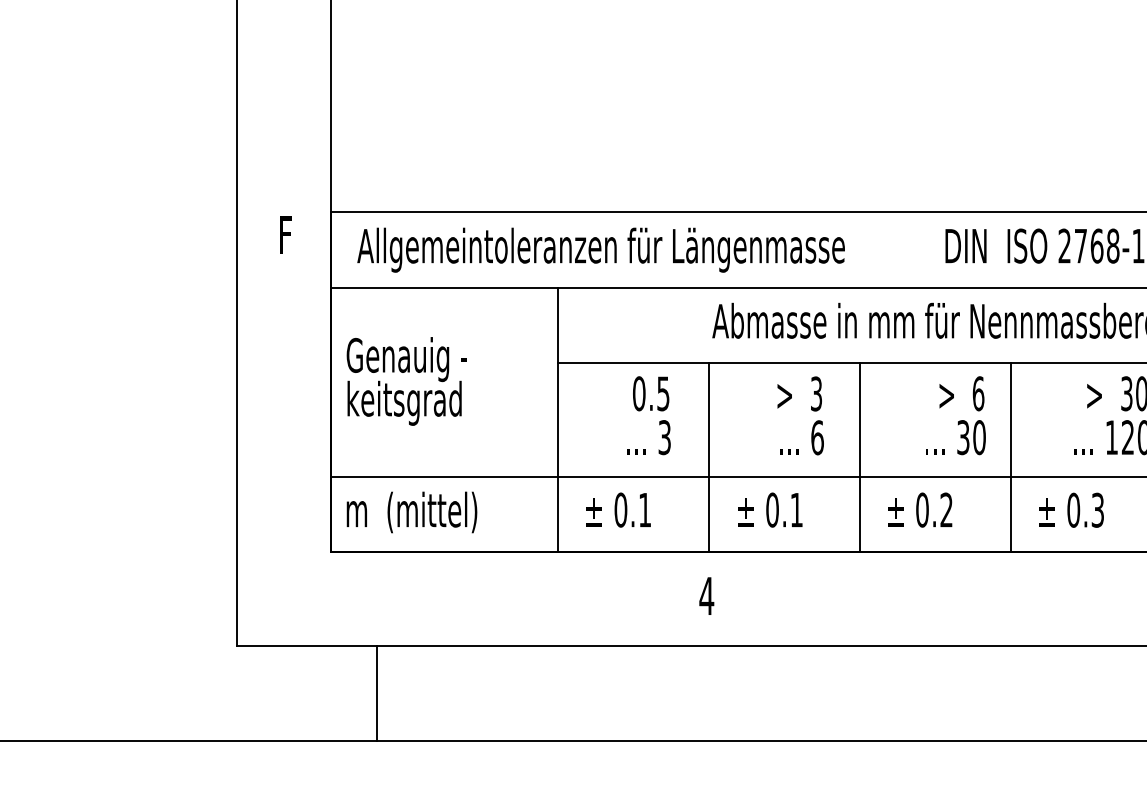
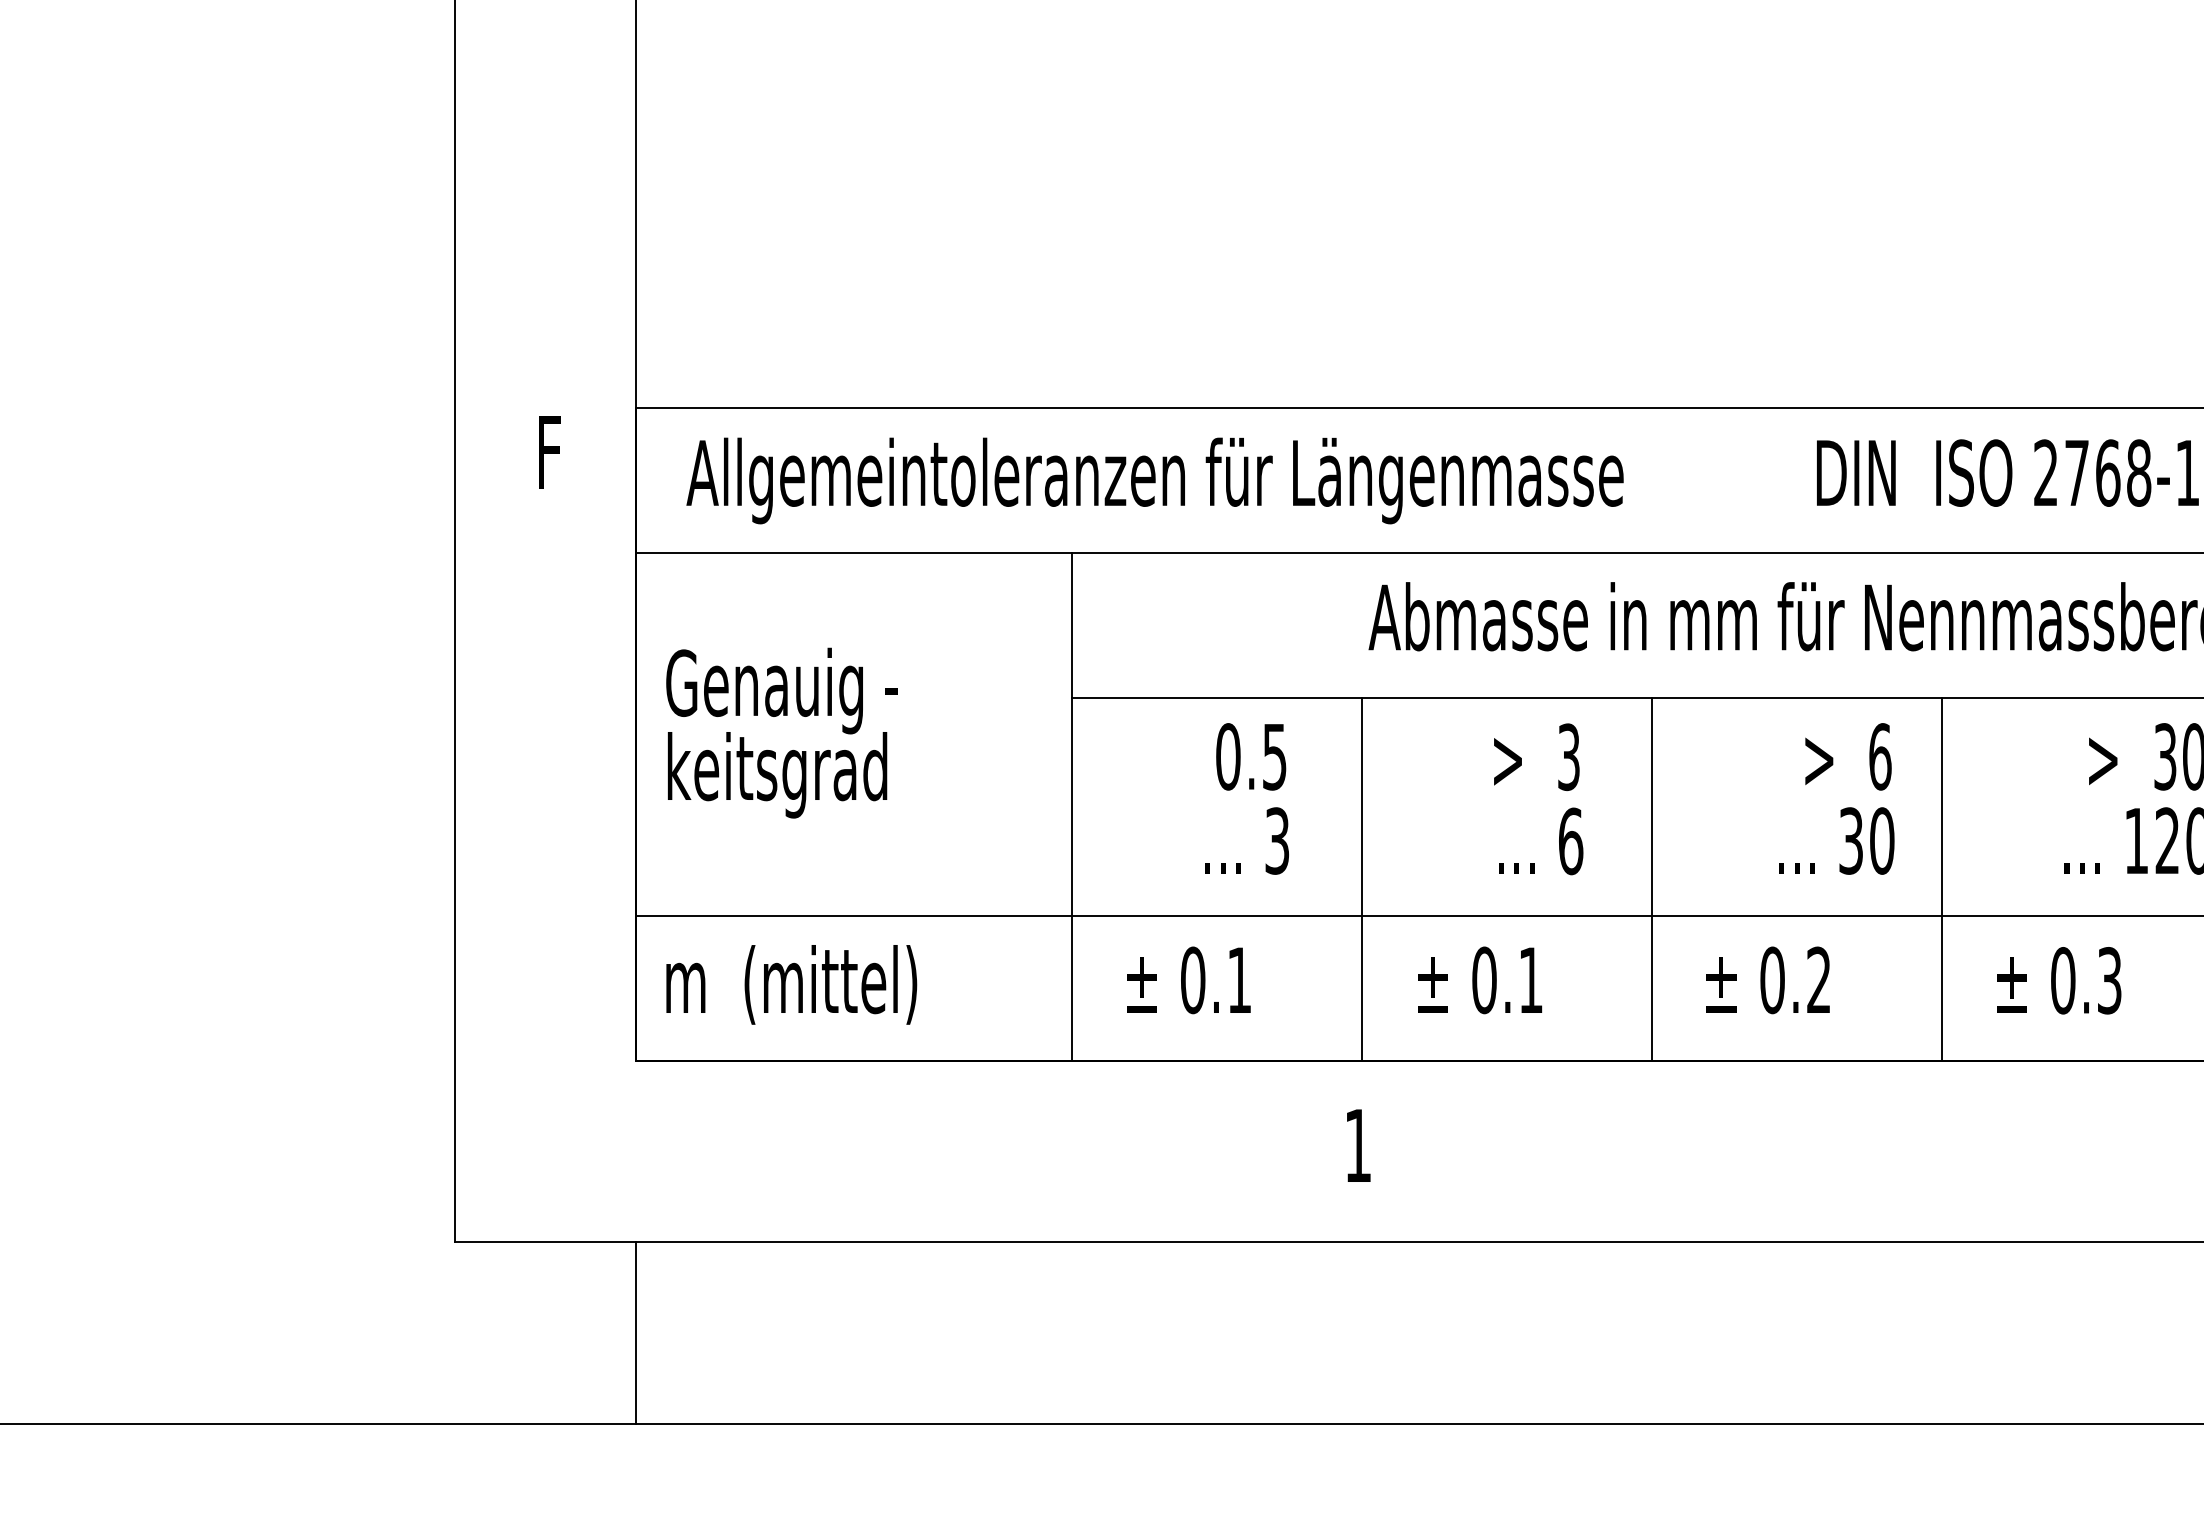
text: (706, 595) -> (1357, 1144), 4 -> 1
line: (377, 693) -> (636, 1332), moved

